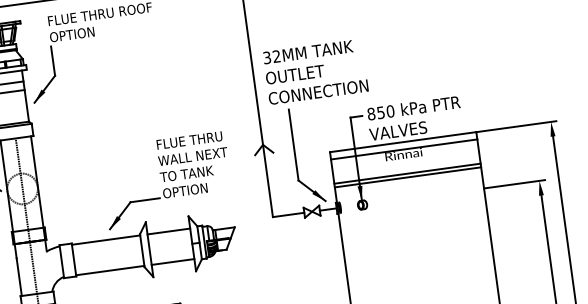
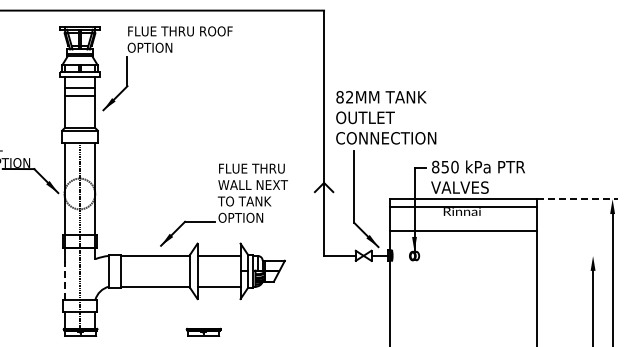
text: (266, 58) -> (339, 97), 32MM -> 82MM
line: (517, 126) -> (578, 199), solid -> dashed
line: (408, 177) -> (463, 234), removed
line: (514, 184) -> (567, 256), removed
line: (19, 276) -> (64, 280), solid -> dashed

